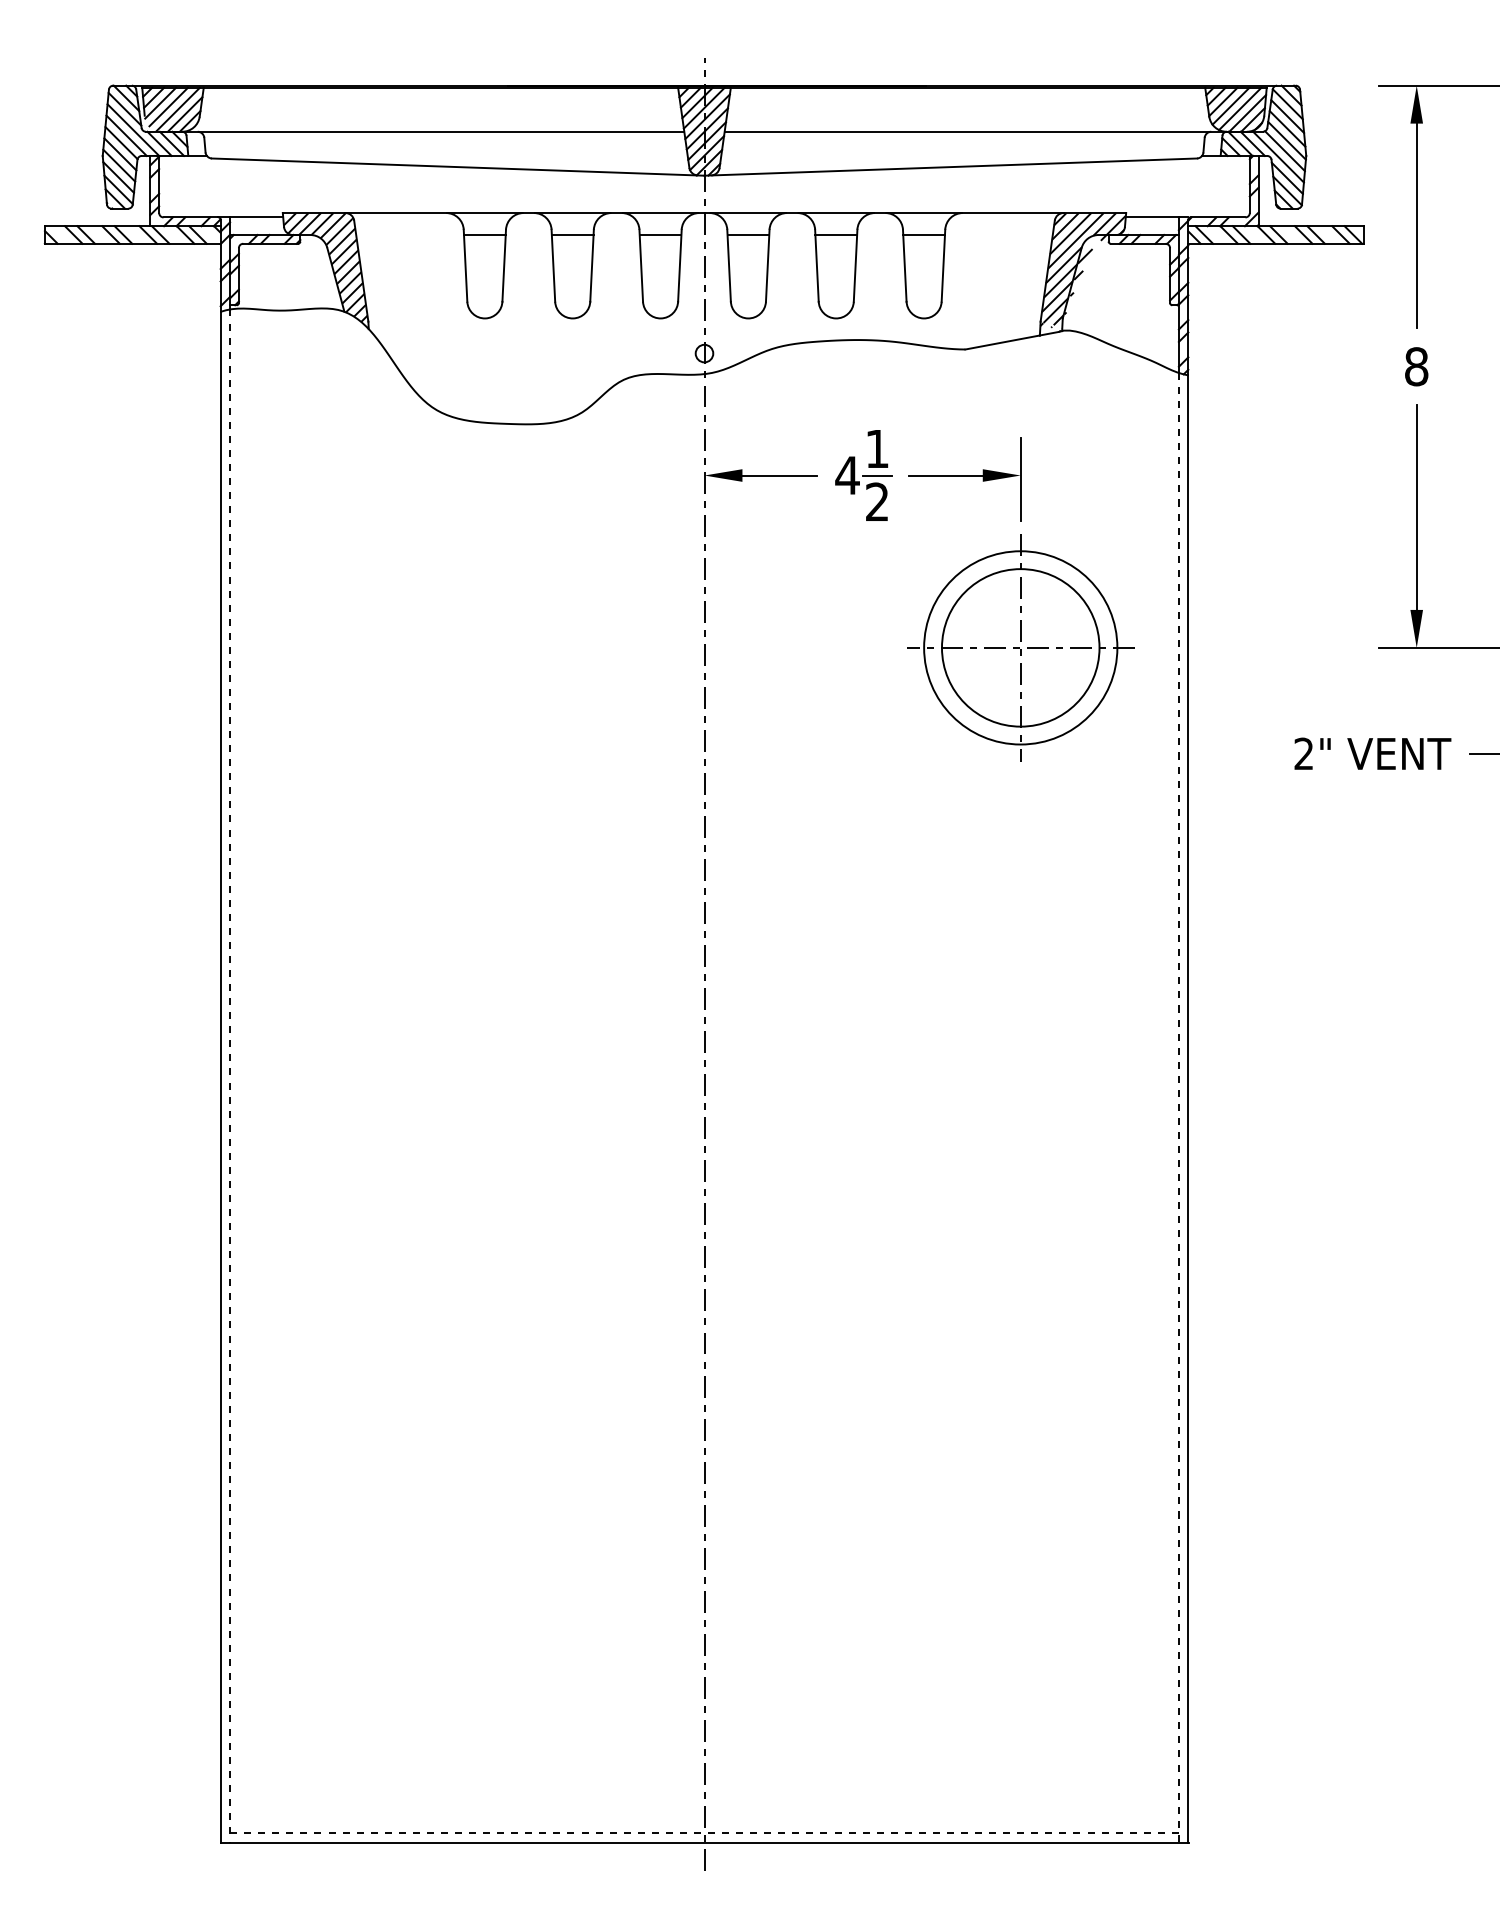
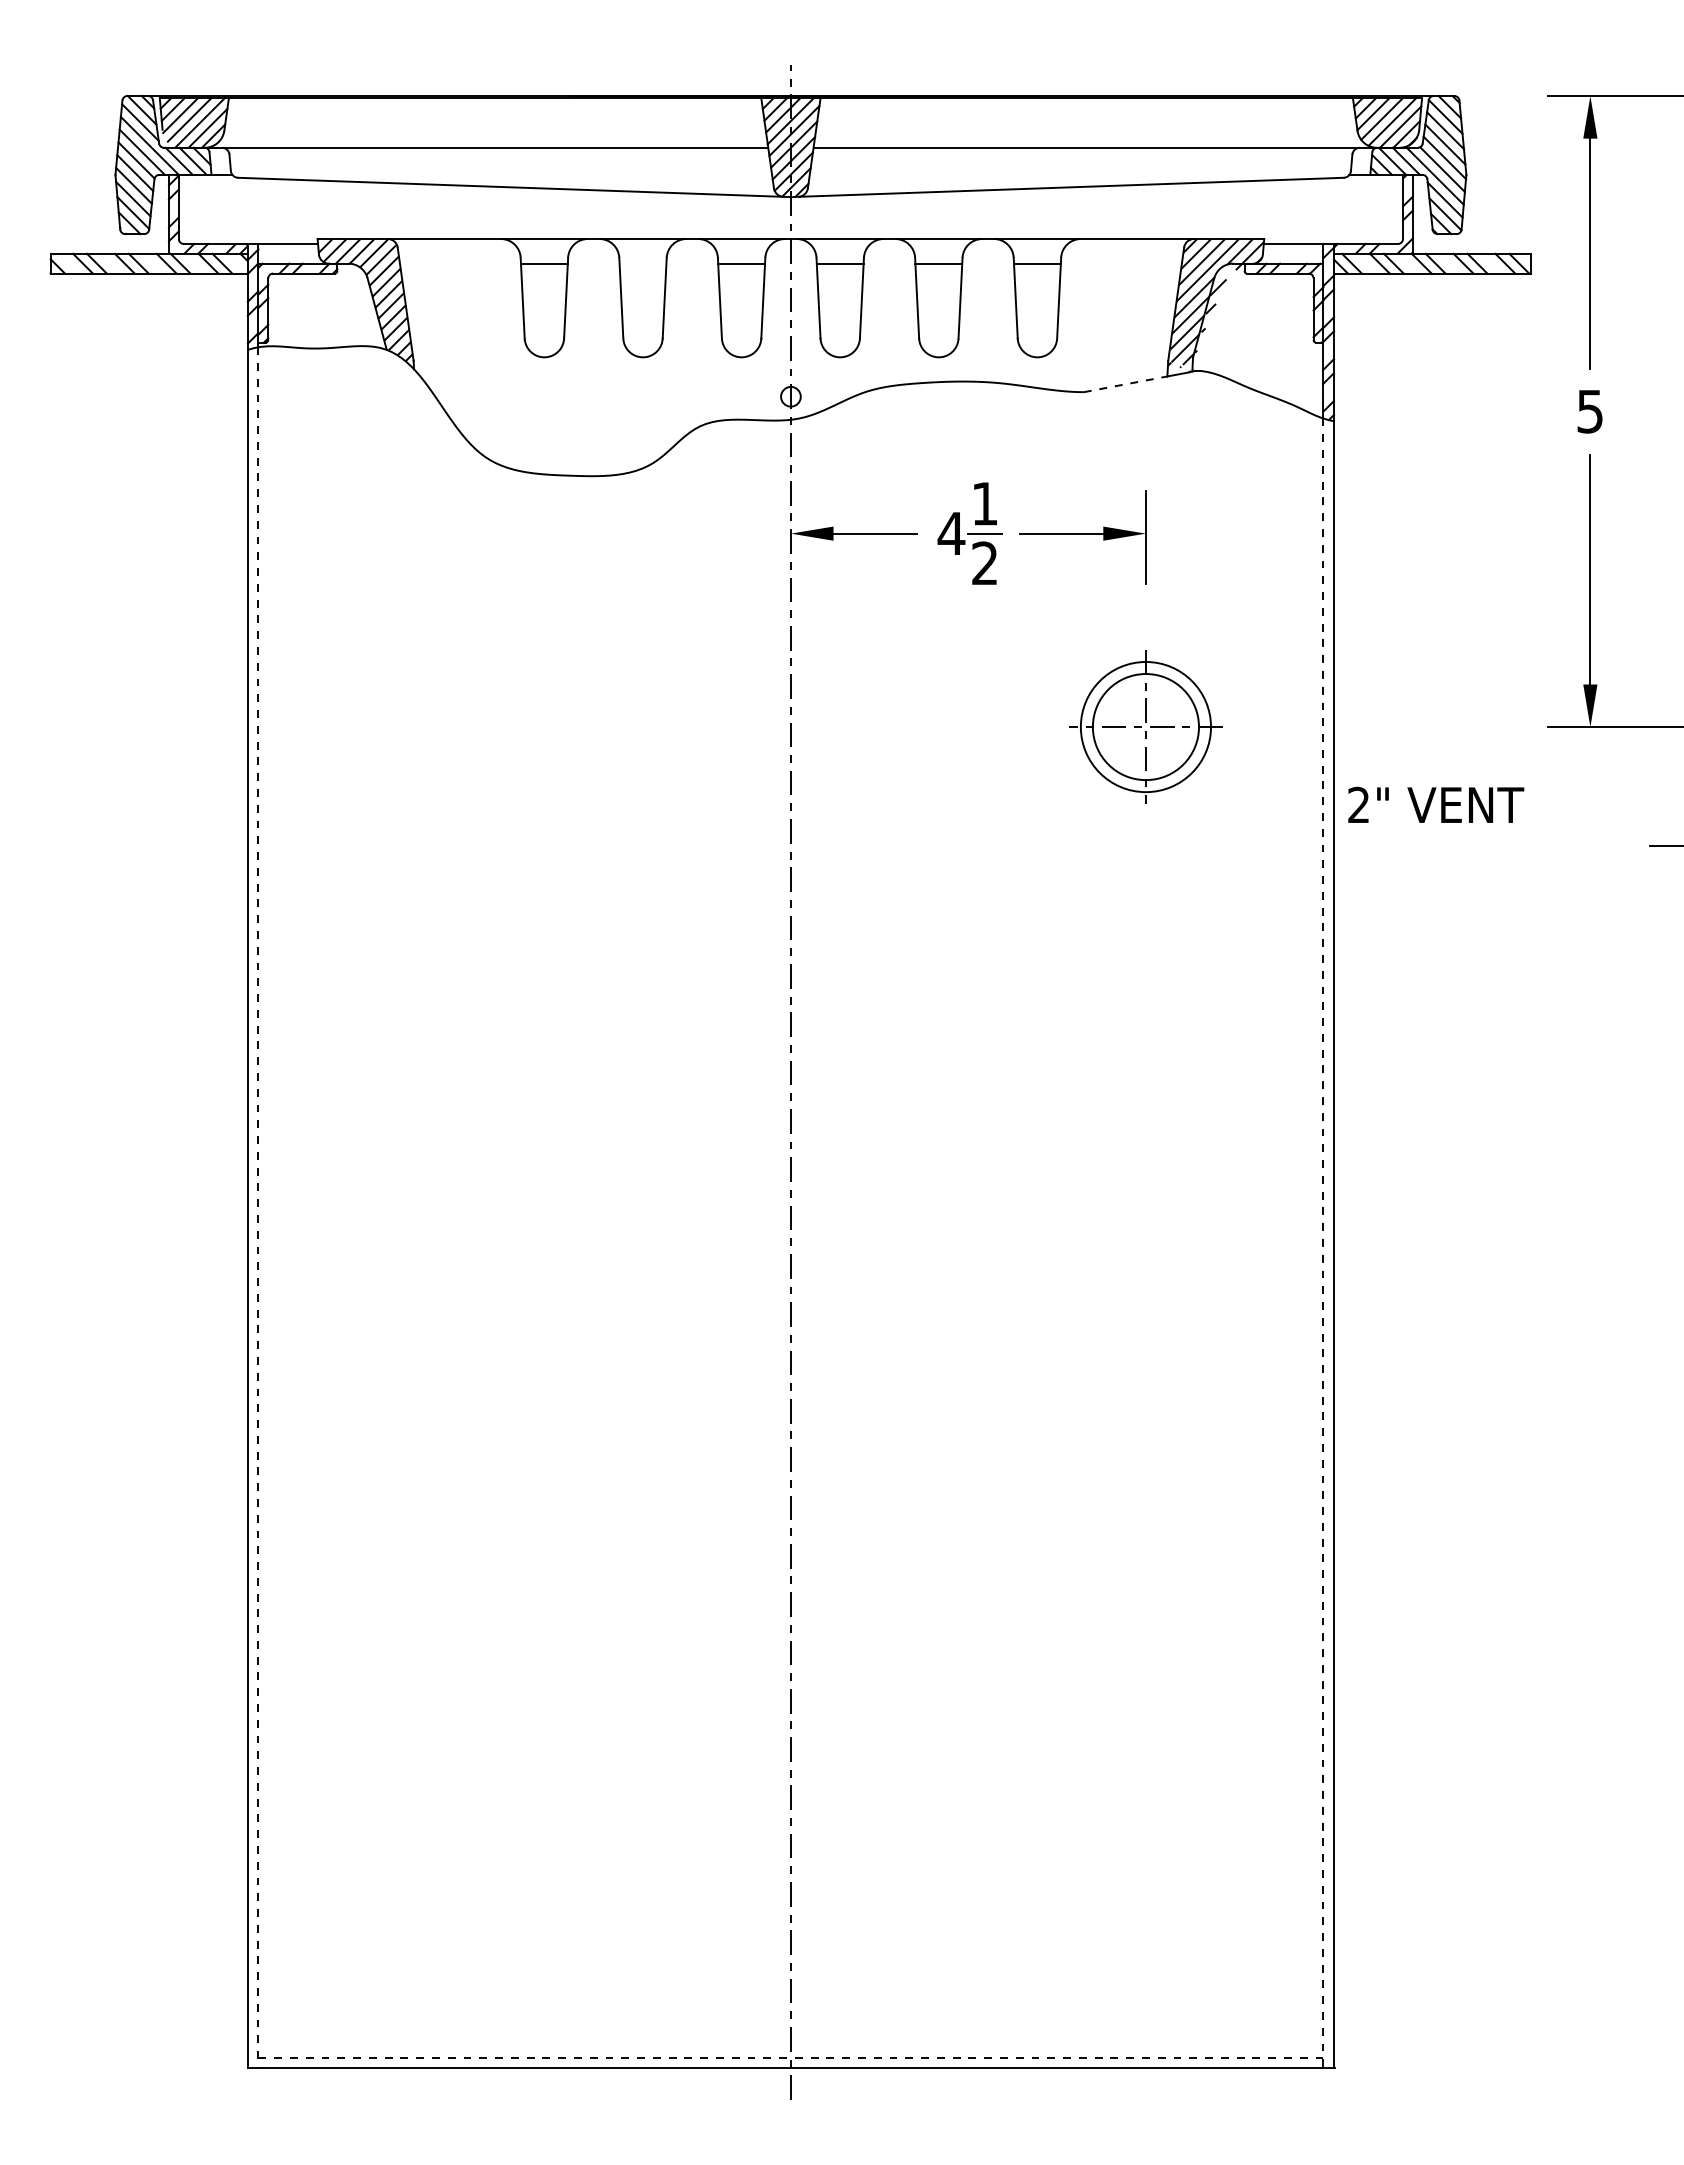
line: (572, 234) -> (642, 263), removed
line: (1002, 342) -> (1125, 384), solid -> dashed
text: (1416, 366) -> (1590, 411), 8 -> 5
part: (1020, 647) -> (1145, 726), size x0.6
text: (1373, 753) -> (1436, 804), moved

